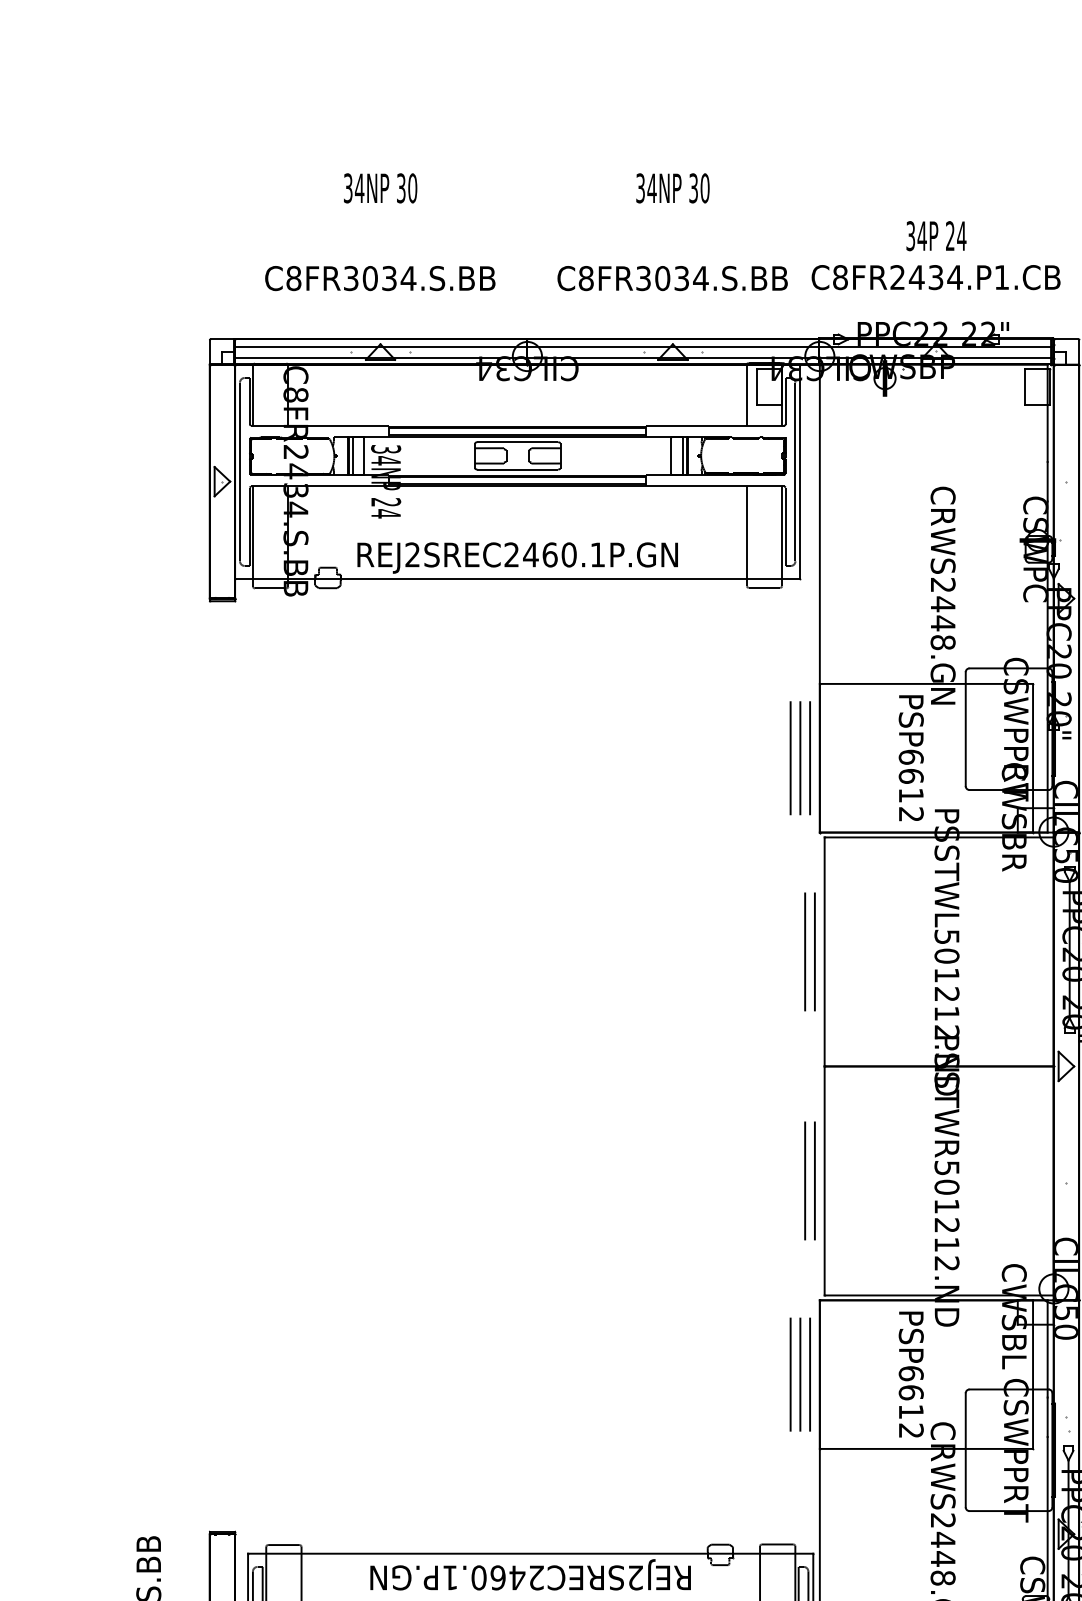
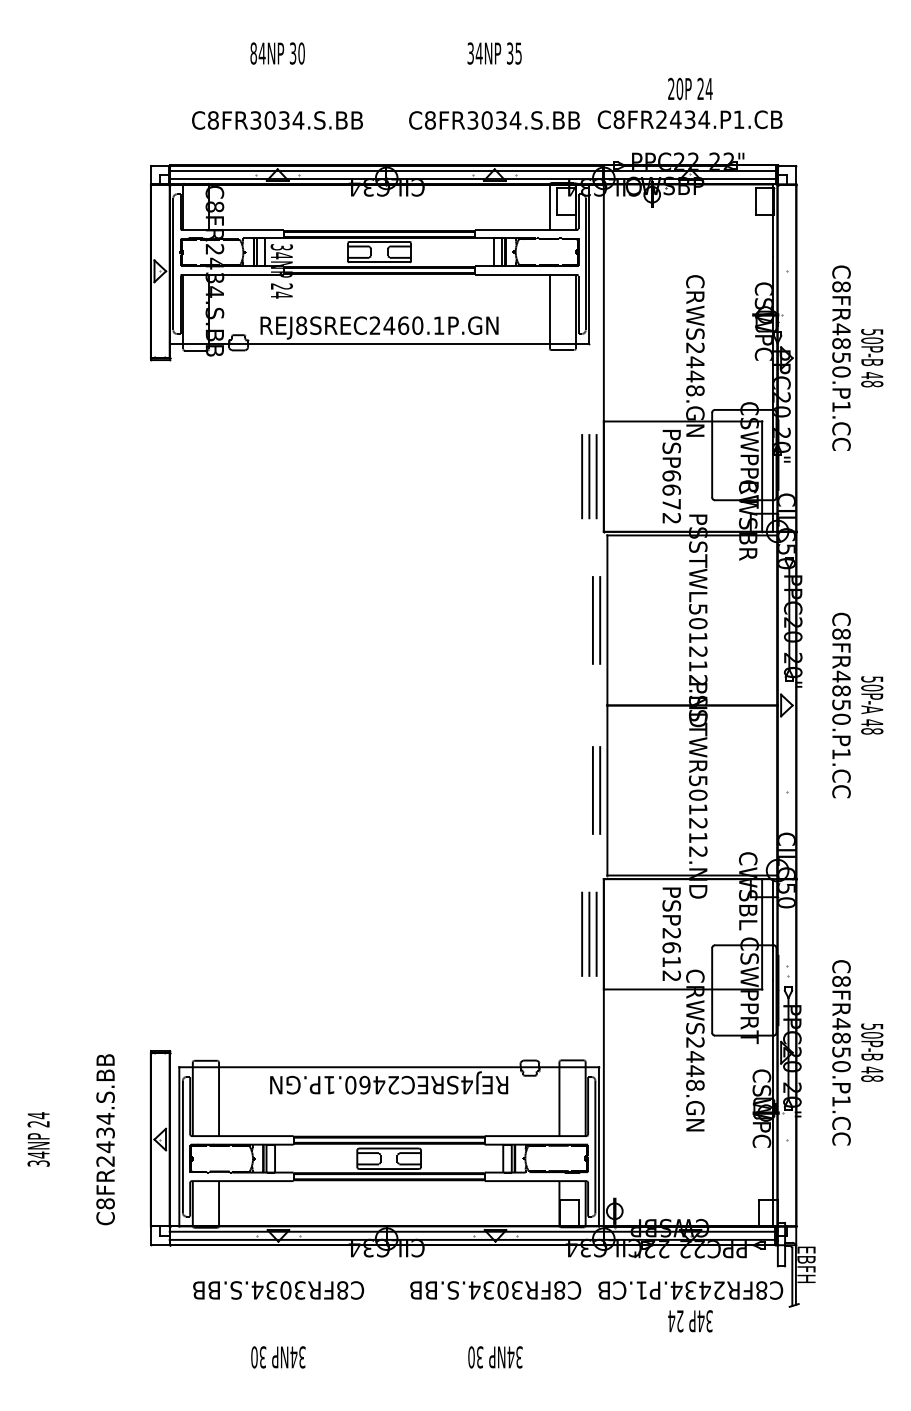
text: (347, 188) -> (253, 53), 34NP -> 84NP
text: (704, 188) -> (518, 53), 30 -> 35
text: (916, 235) -> (675, 88), 34P -> 20P
text: (412, 554) -> (301, 325), REJ2SREC2460.1P.GN -> REJ8SREC2460.1P.GN
text: (910, 795) -> (671, 504), PSP6612 -> PSP6672
text: (910, 1373) -> (671, 933), PSP6612 -> PSP2612
text: (634, 1578) -> (466, 1085), REJ2SREC2460.1P.GN -> REJ4SREC2460.1P.GN

